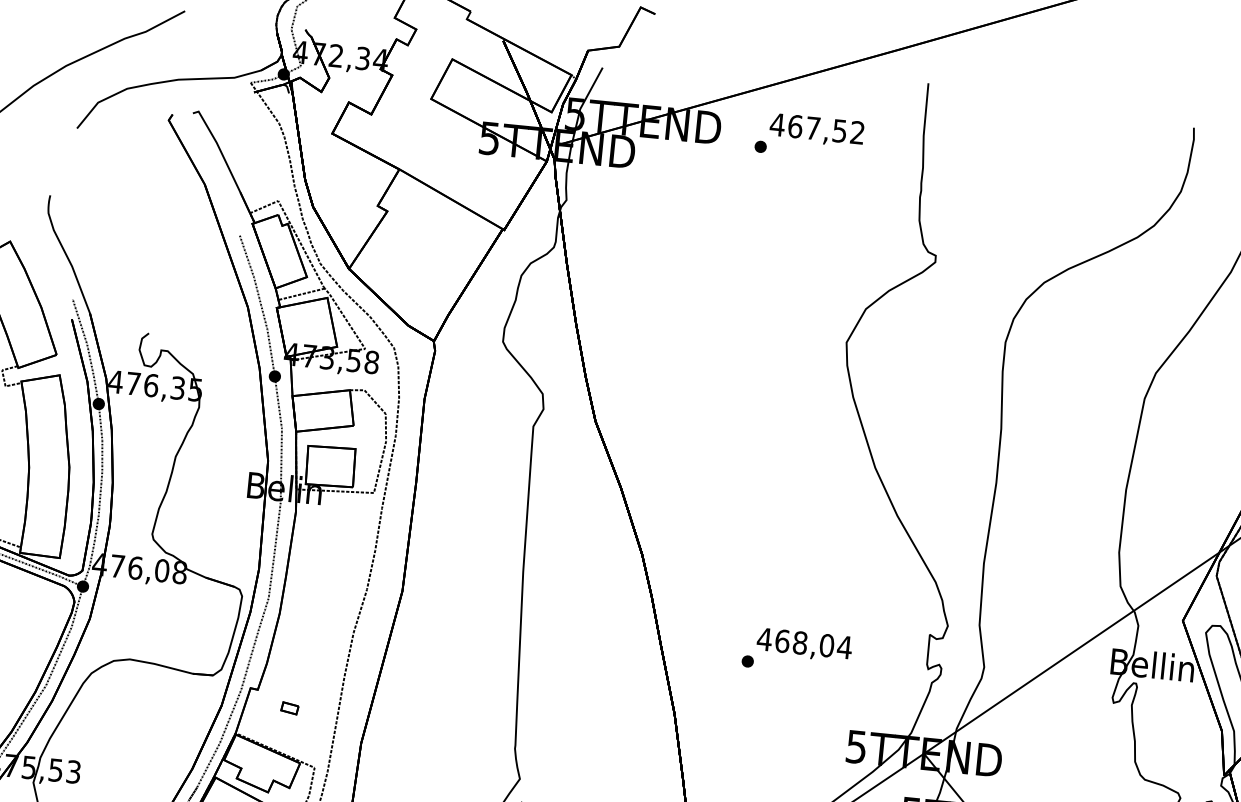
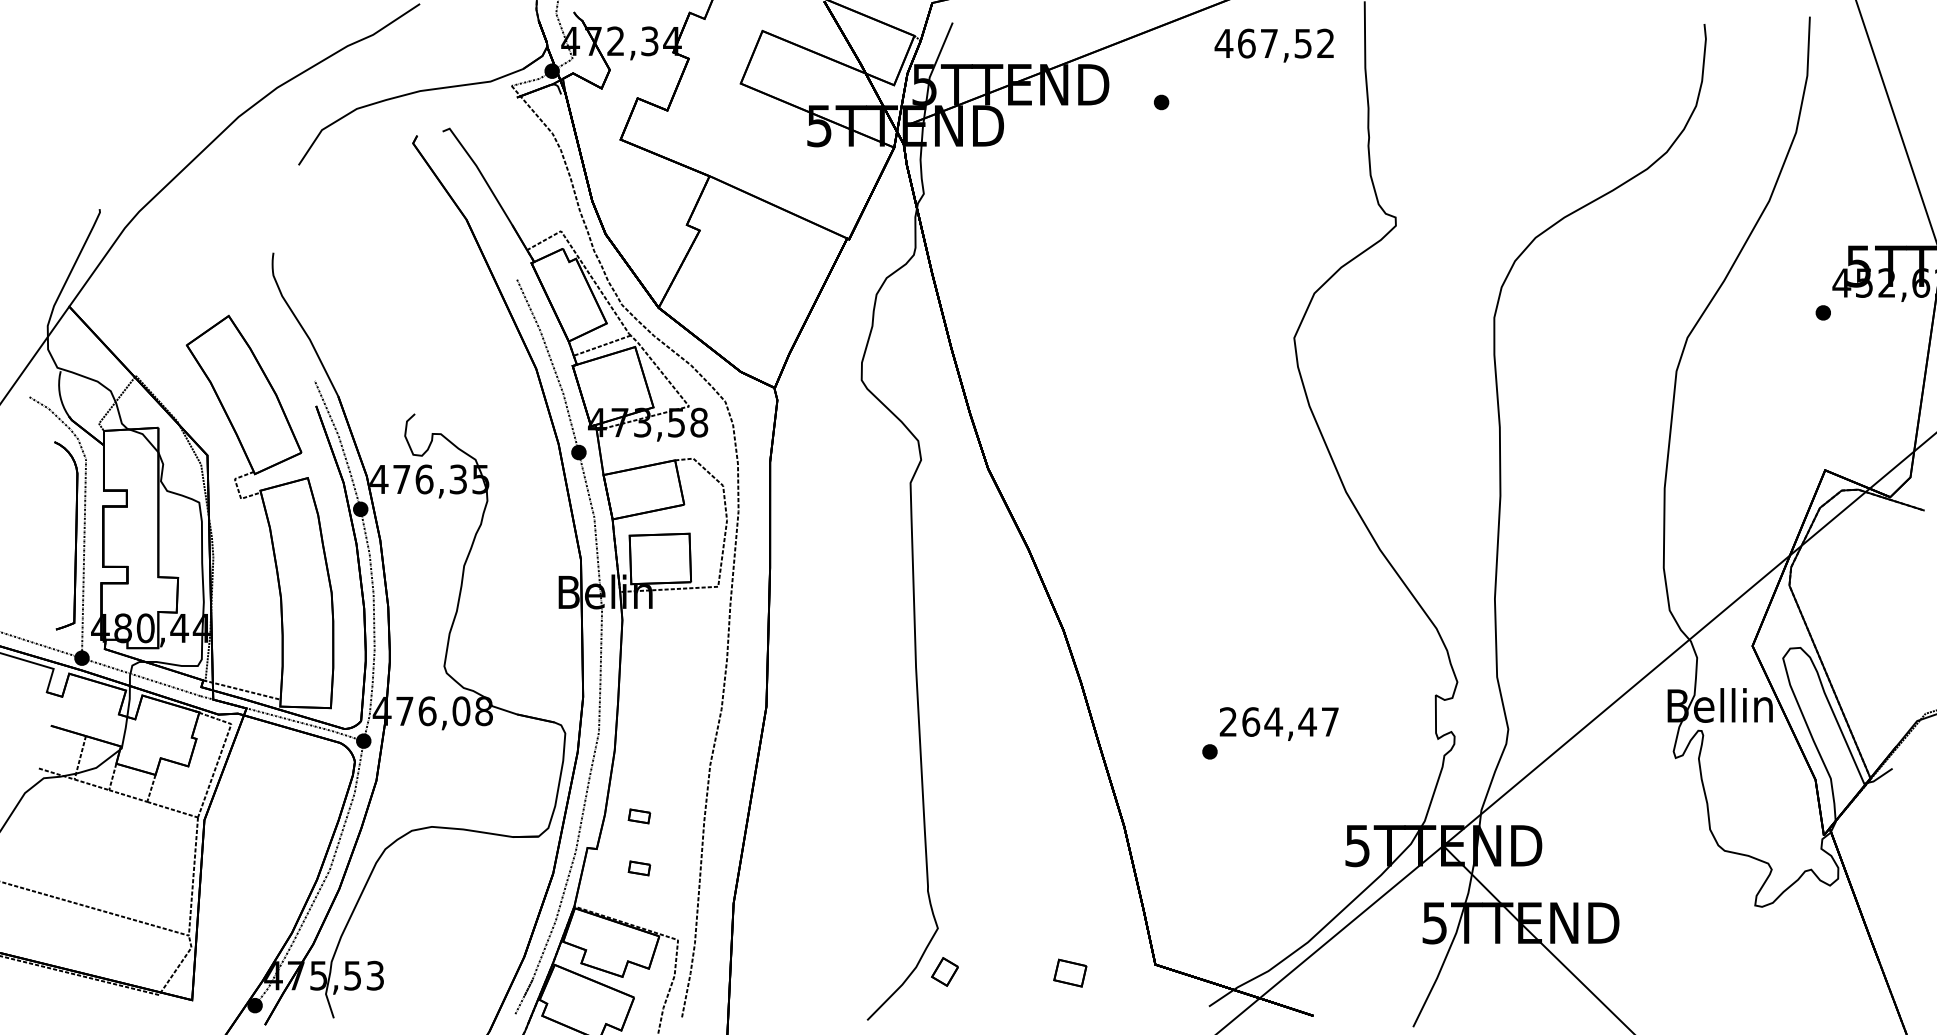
text: (816, 130) -> (1273, 45), moved
text: (804, 643) -> (1279, 721), 468,04 -> 264,47
part: (293, 667) -> (639, 816), added

